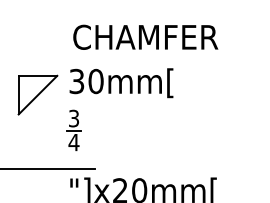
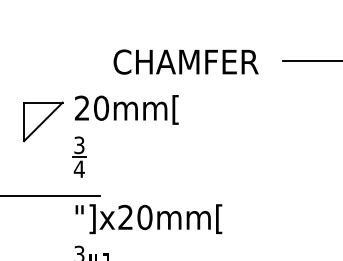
text: (145, 36) -> (185, 61), moved
text: (77, 80) -> (82, 107), 30mm[ -> 20mm[

